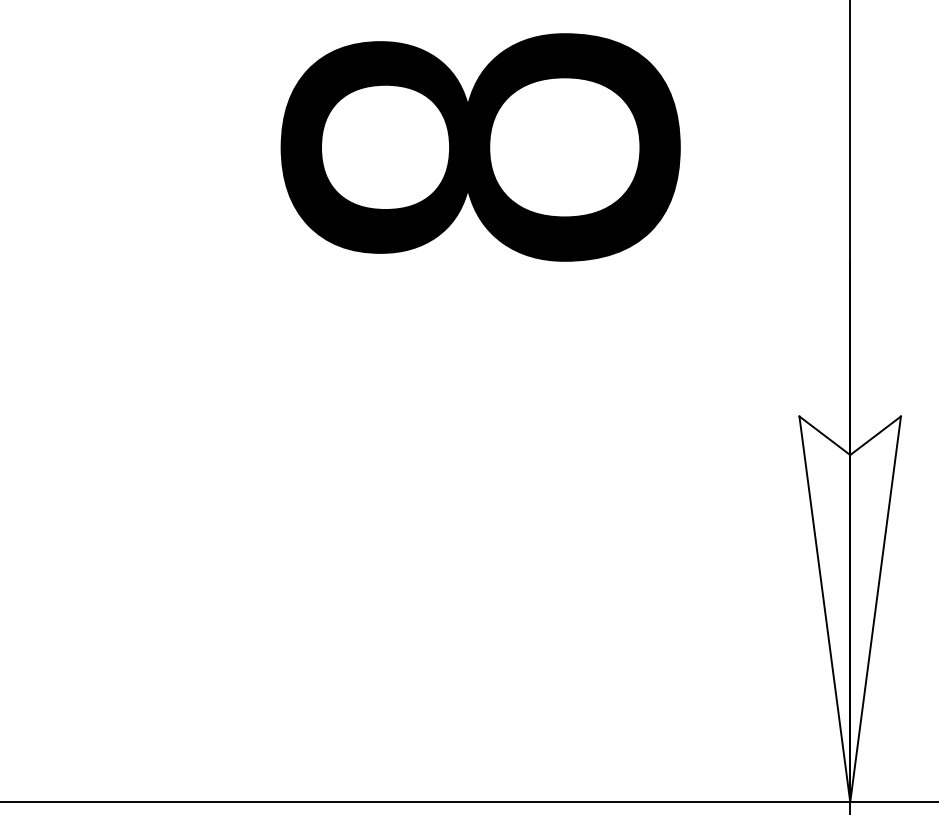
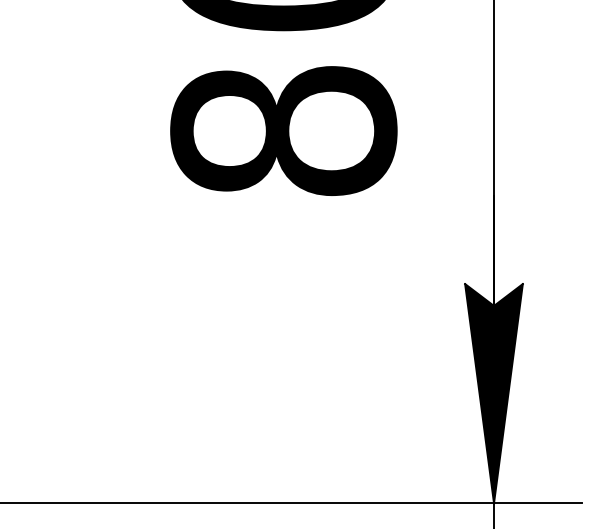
fill: (849, 608) -> (493, 393), added

